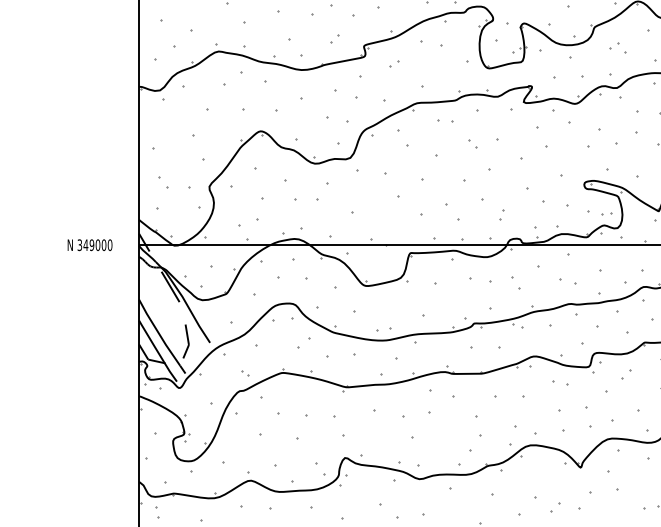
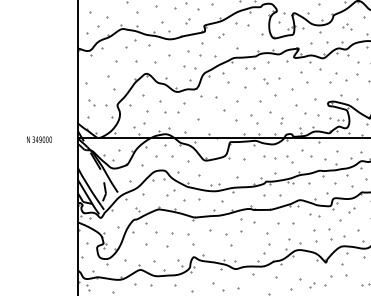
text: (90, 244) -> (39, 139), moved
part: (567, 282) -> (318, 158), size x1.6

